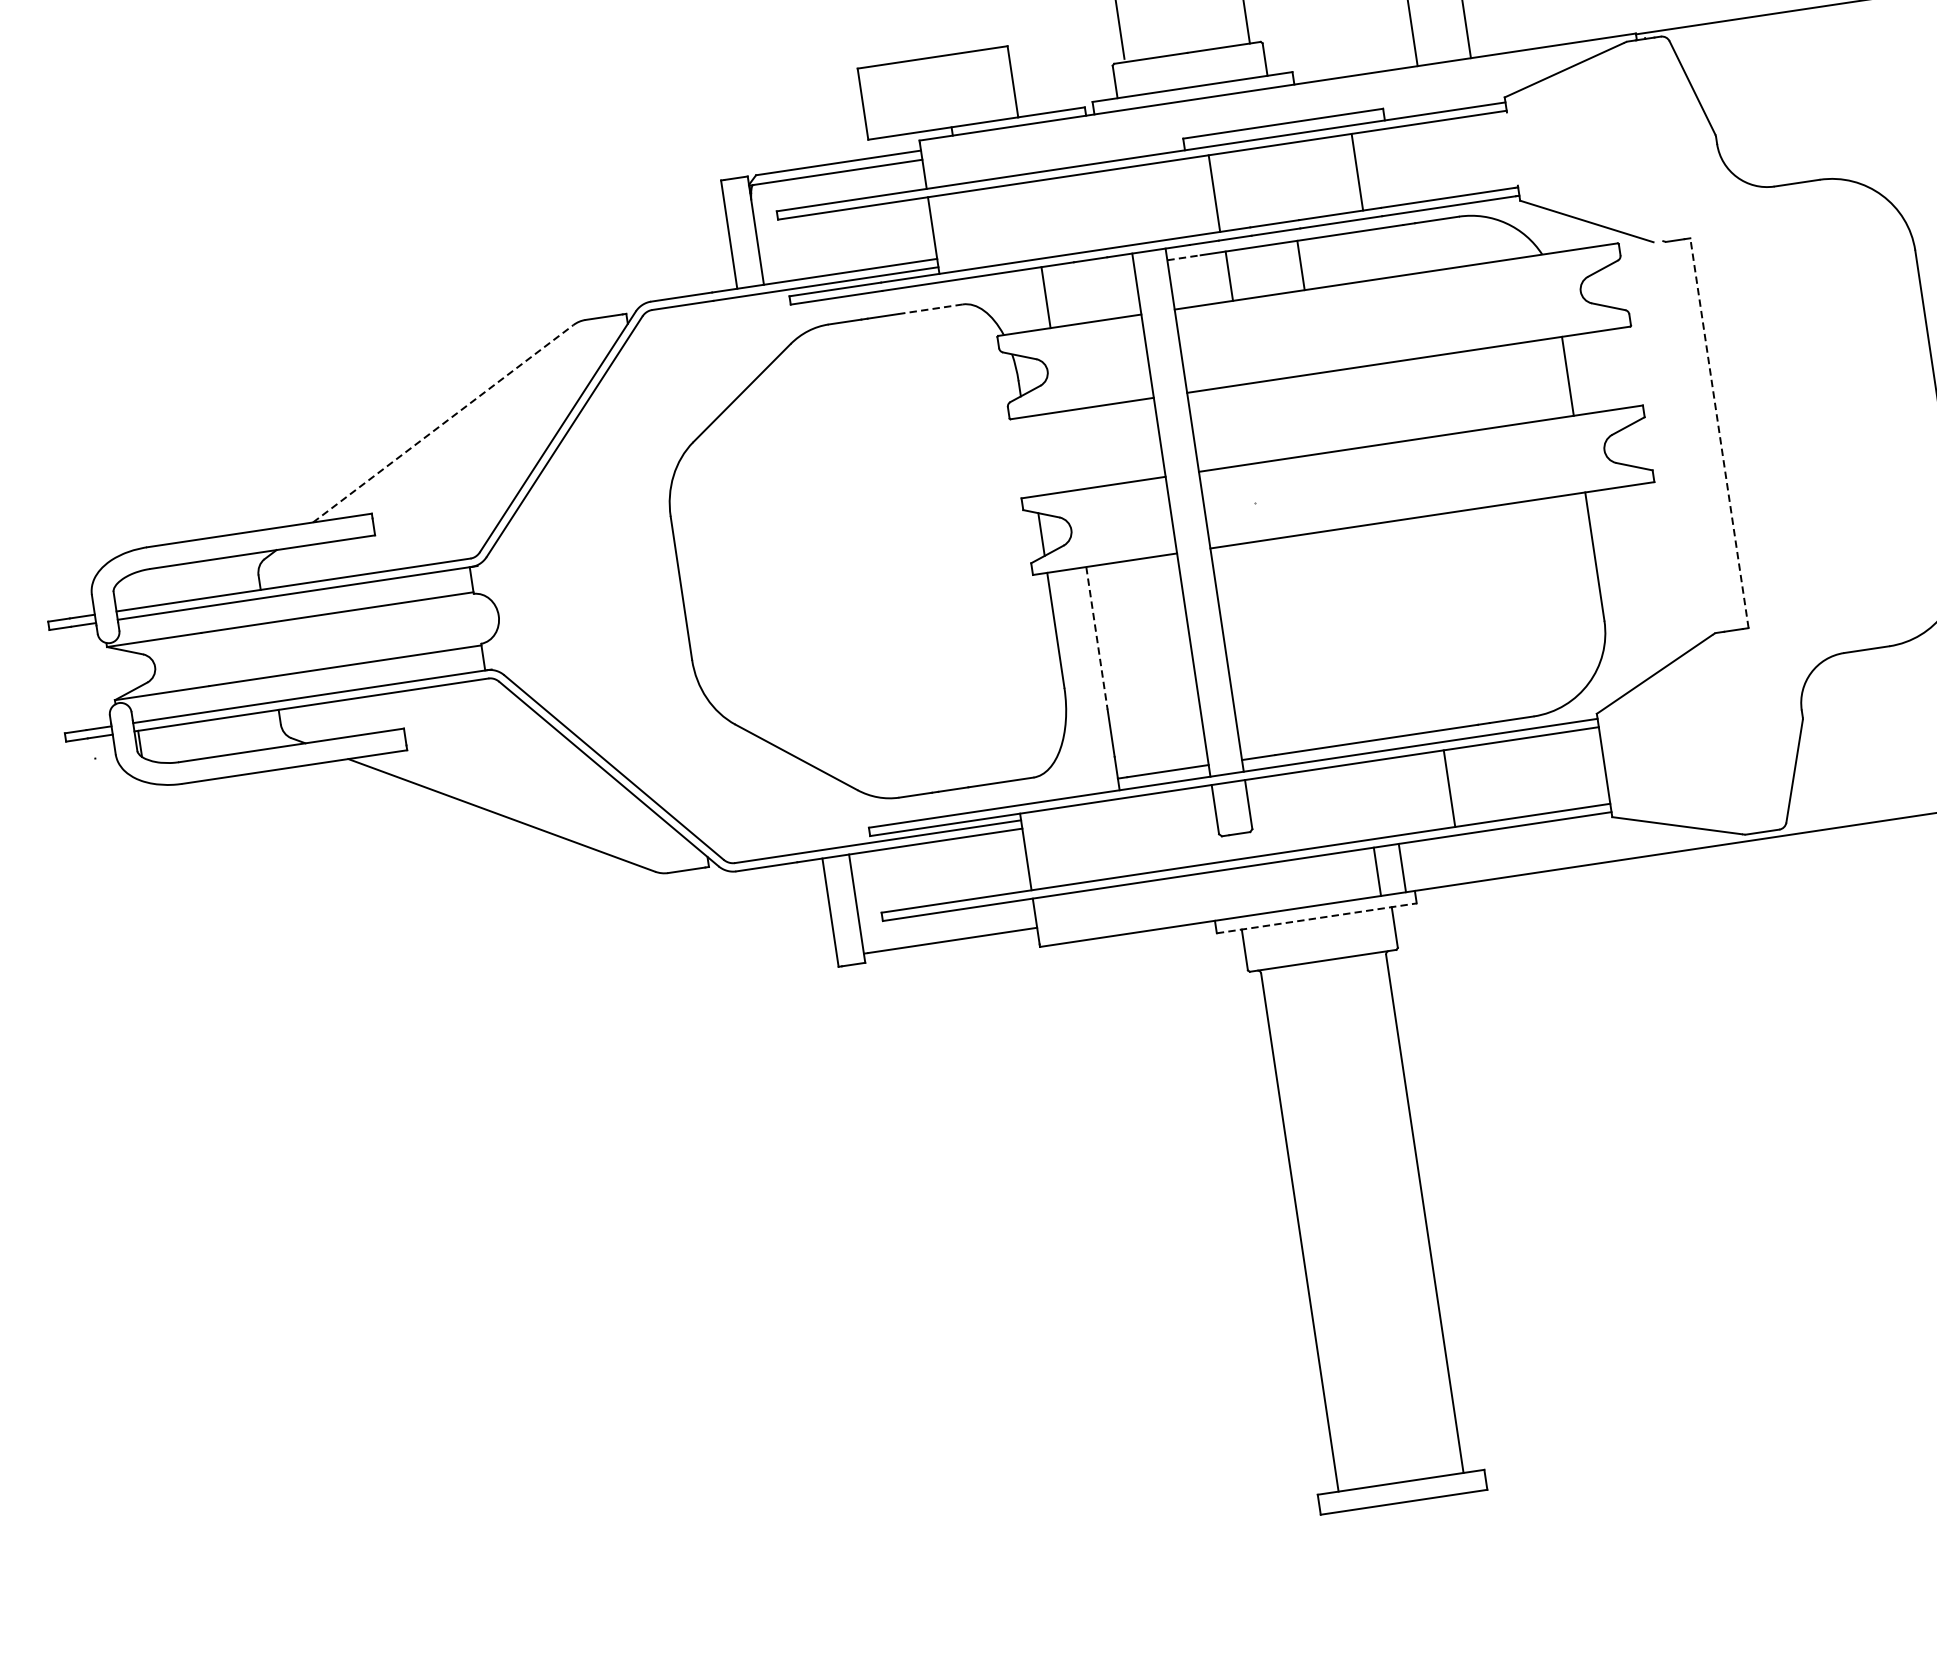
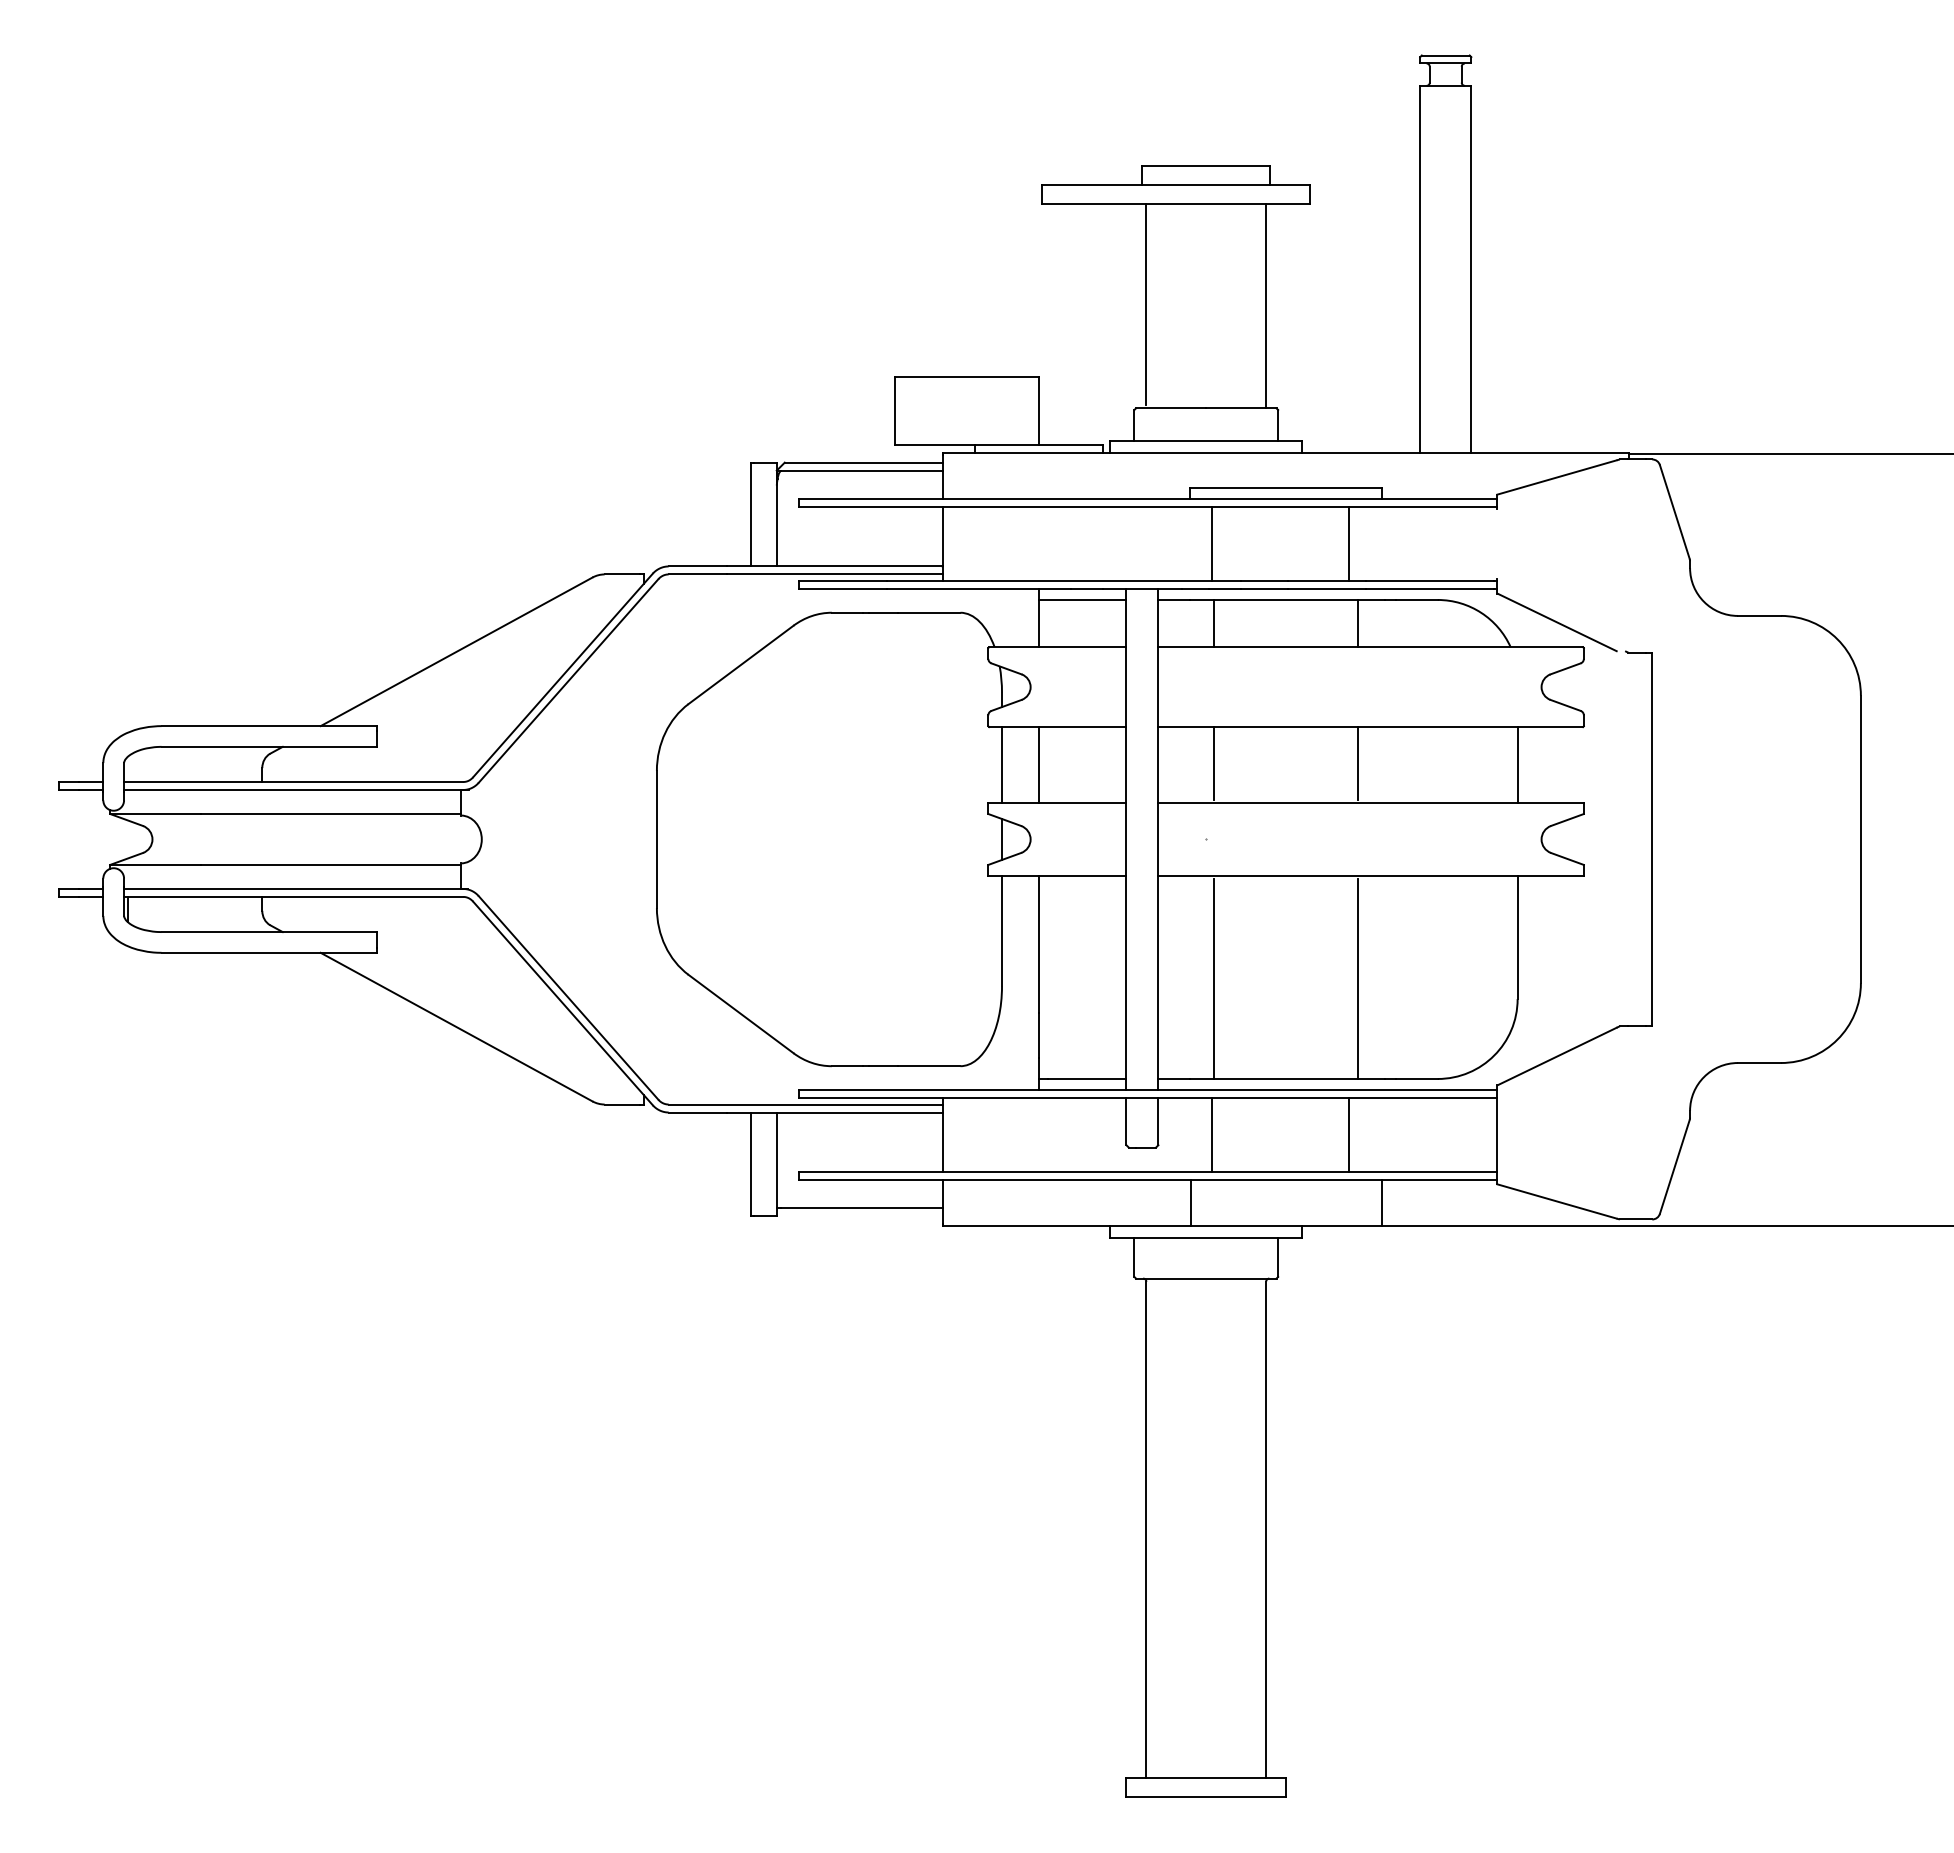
line: (1184, 257) -> (1174, 599), dashed -> solid
line: (1300, 265) -> (1357, 623), moved
line: (1088, 271) -> (1082, 599), added
line: (929, 309) -> (928, 612), dashed -> solid
line: (1400, 399) -> (1357, 763), added
line: (1251, 422) -> (1214, 763), added
line: (443, 423) -> (456, 651), dashed -> solid
line: (1719, 433) -> (1651, 839), dashed -> solid
line: (1068, 450) -> (1039, 764), added
line: (1030, 456) -> (1002, 764), added
line: (1434, 624) -> (1357, 978), added
line: (1097, 639) -> (1039, 945), dashed -> solid
line: (1284, 646) -> (1214, 978), added
line: (1306, 809) -> (1211, 1134), added
line: (1402, 867) -> (1381, 1202), moved
line: (1377, 871) -> (1190, 1202), moved
line: (1316, 917) -> (1206, 1237), dashed -> solid

